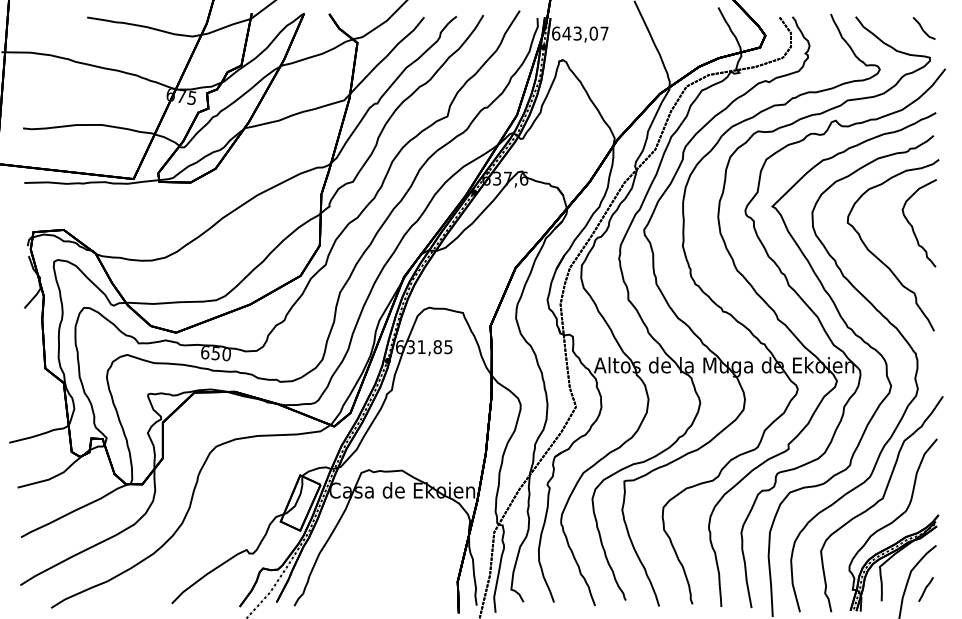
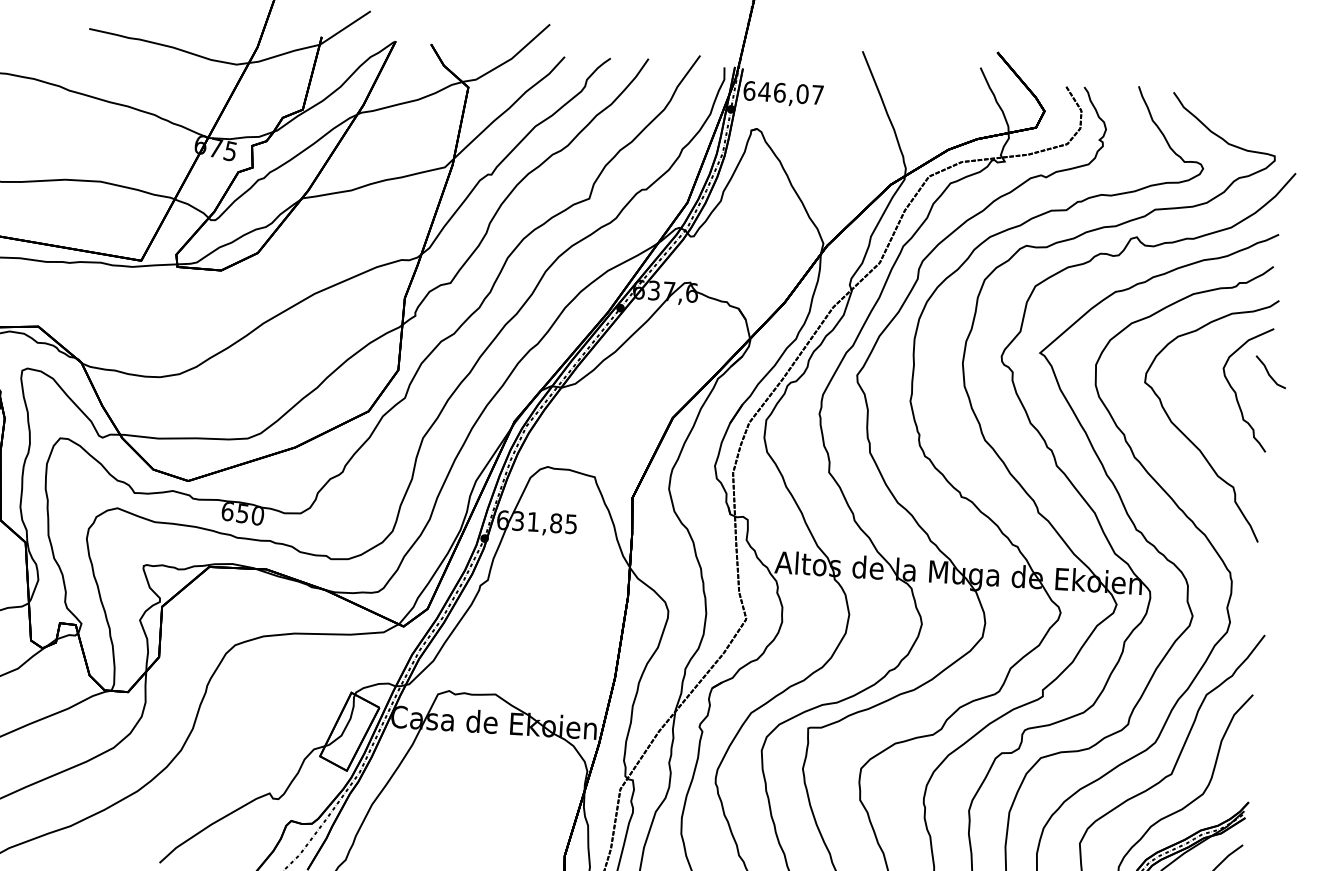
line: (923, 28) -> (1269, 372), moved
text: (577, 33) -> (779, 92), 643,07 -> 646,07

